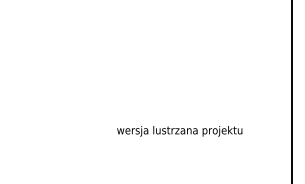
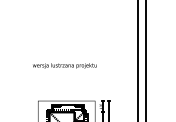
text: (179, 130) -> (64, 65), moved

